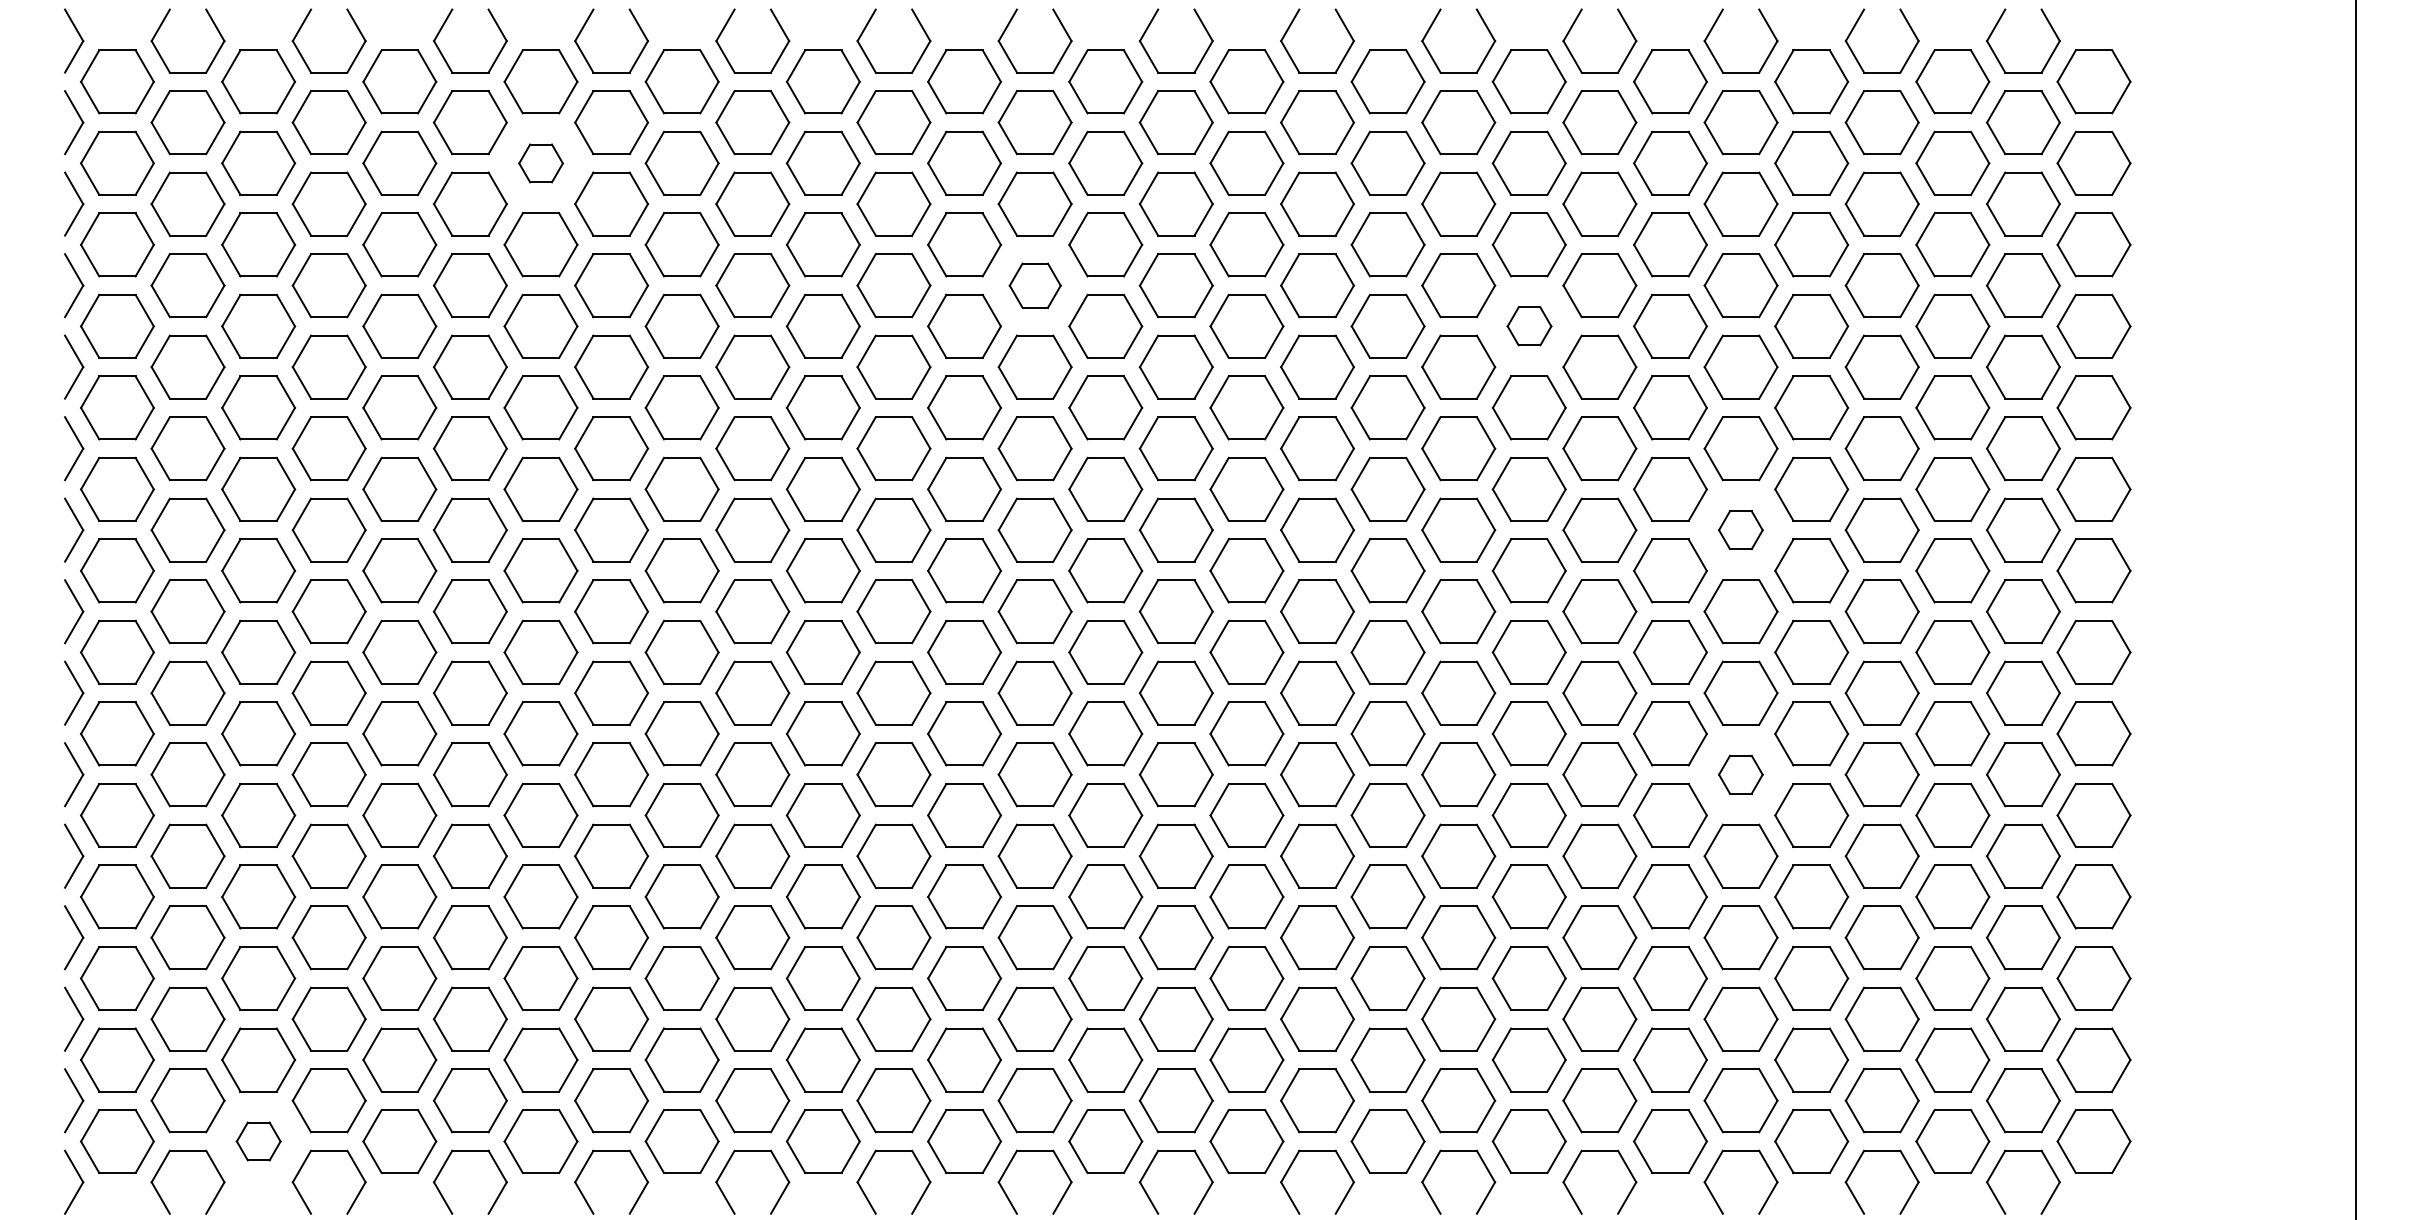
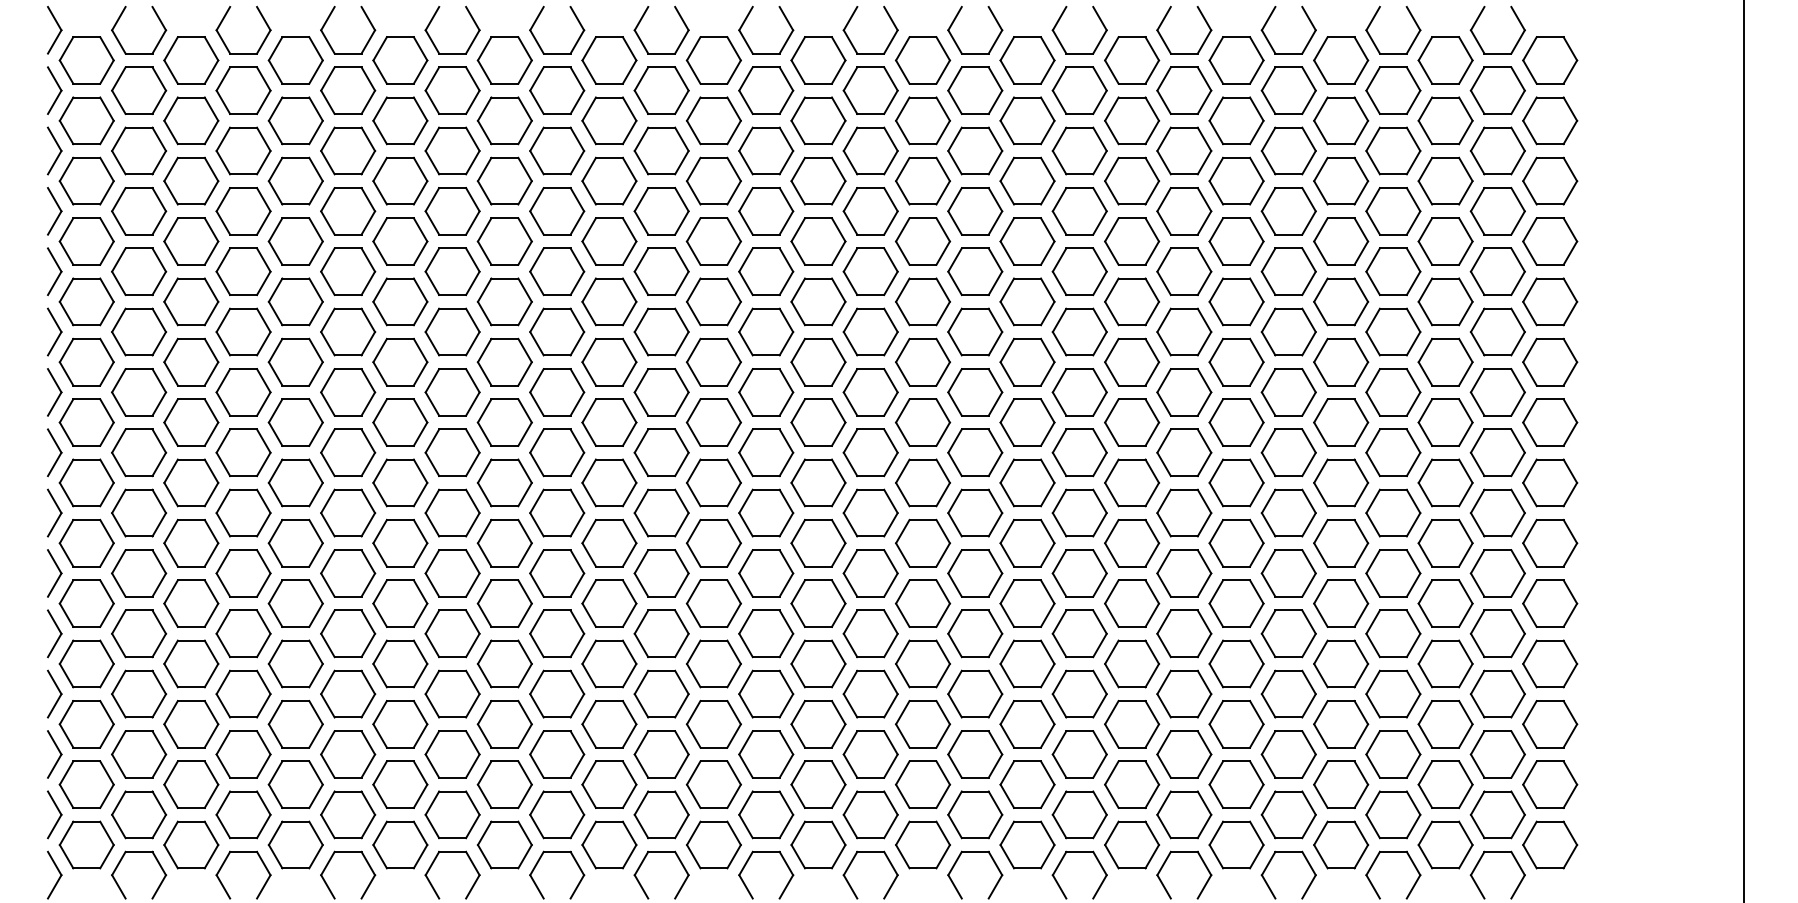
part: (541, 162) -> (400, 120), size x1.67
part: (1035, 285) -> (766, 211), size x1.43
part: (1529, 326) -> (1132, 241), size x1.67
part: (1740, 530) -> (1288, 392), size x1.67
part: (1740, 774) -> (1288, 573), size x1.67
part: (258, 1140) -> (191, 844), size x1.67

